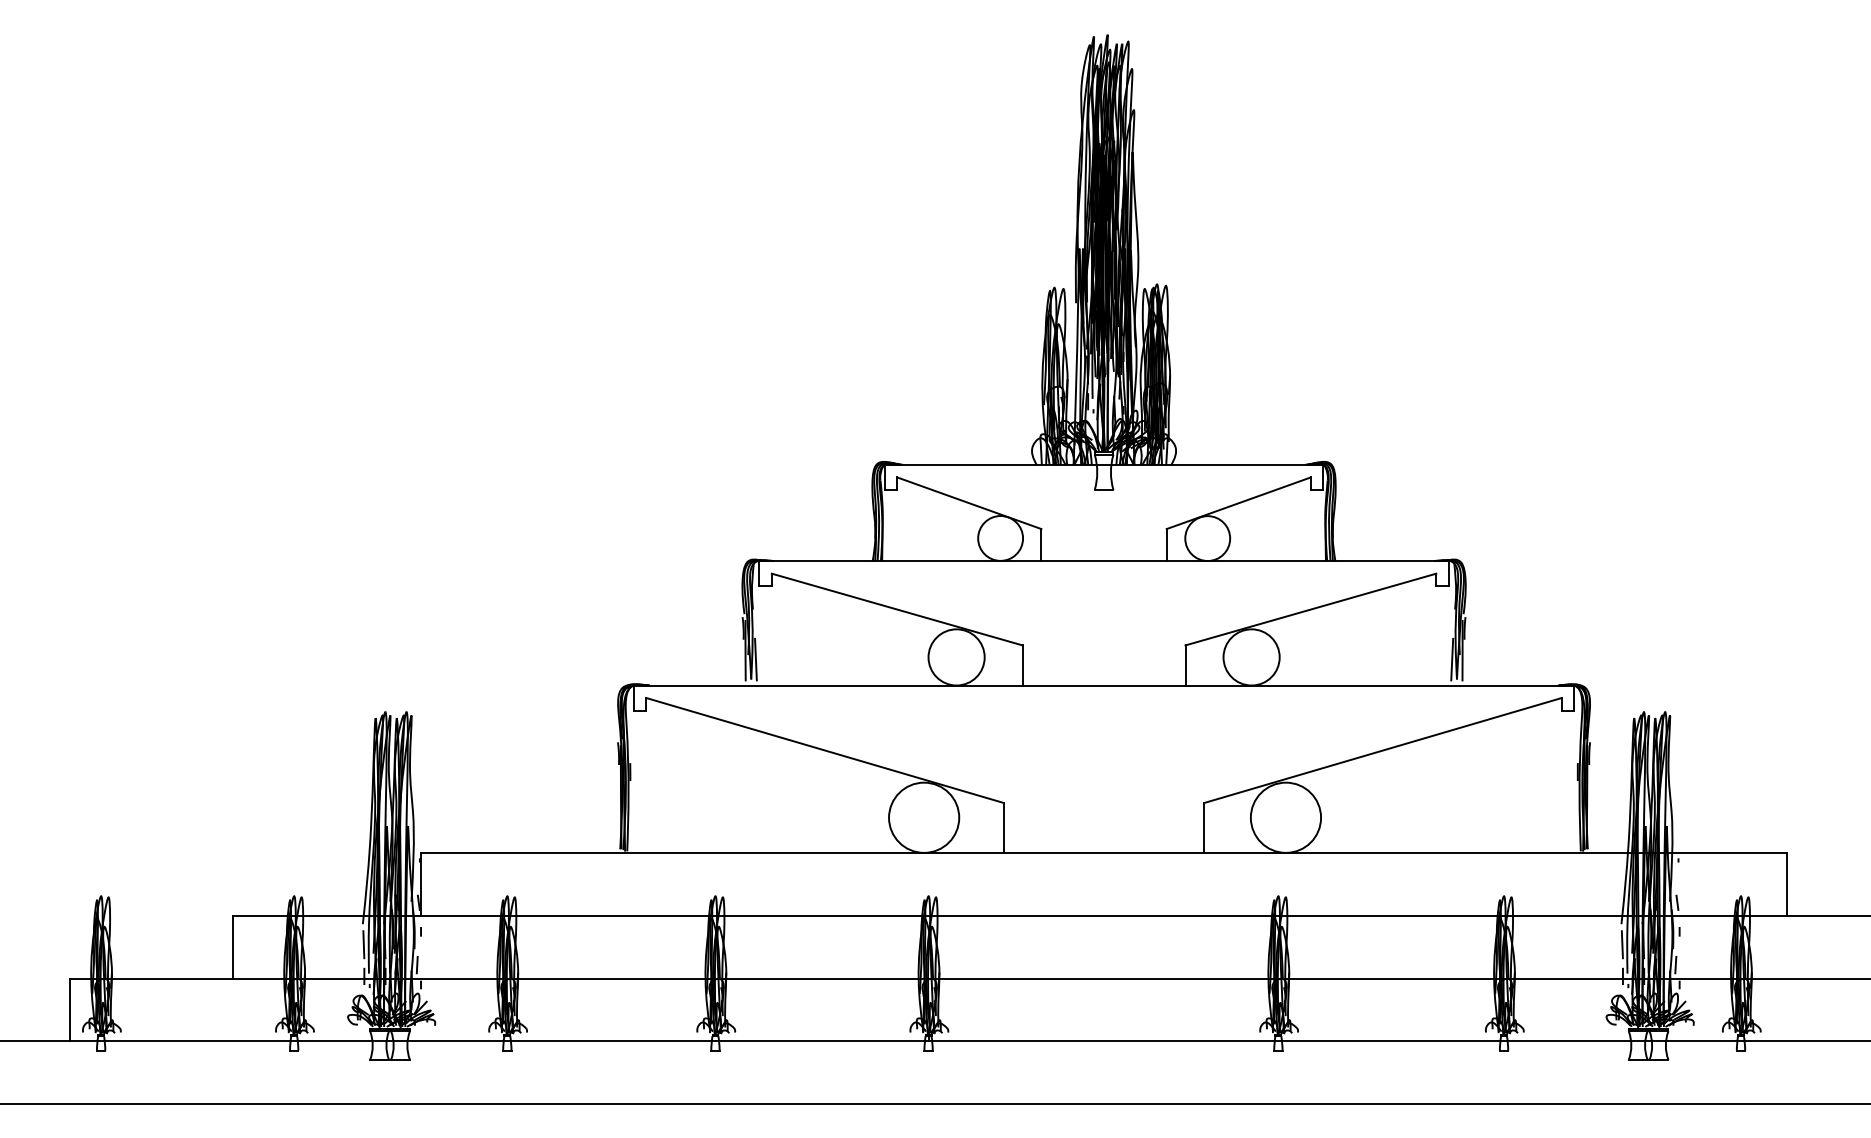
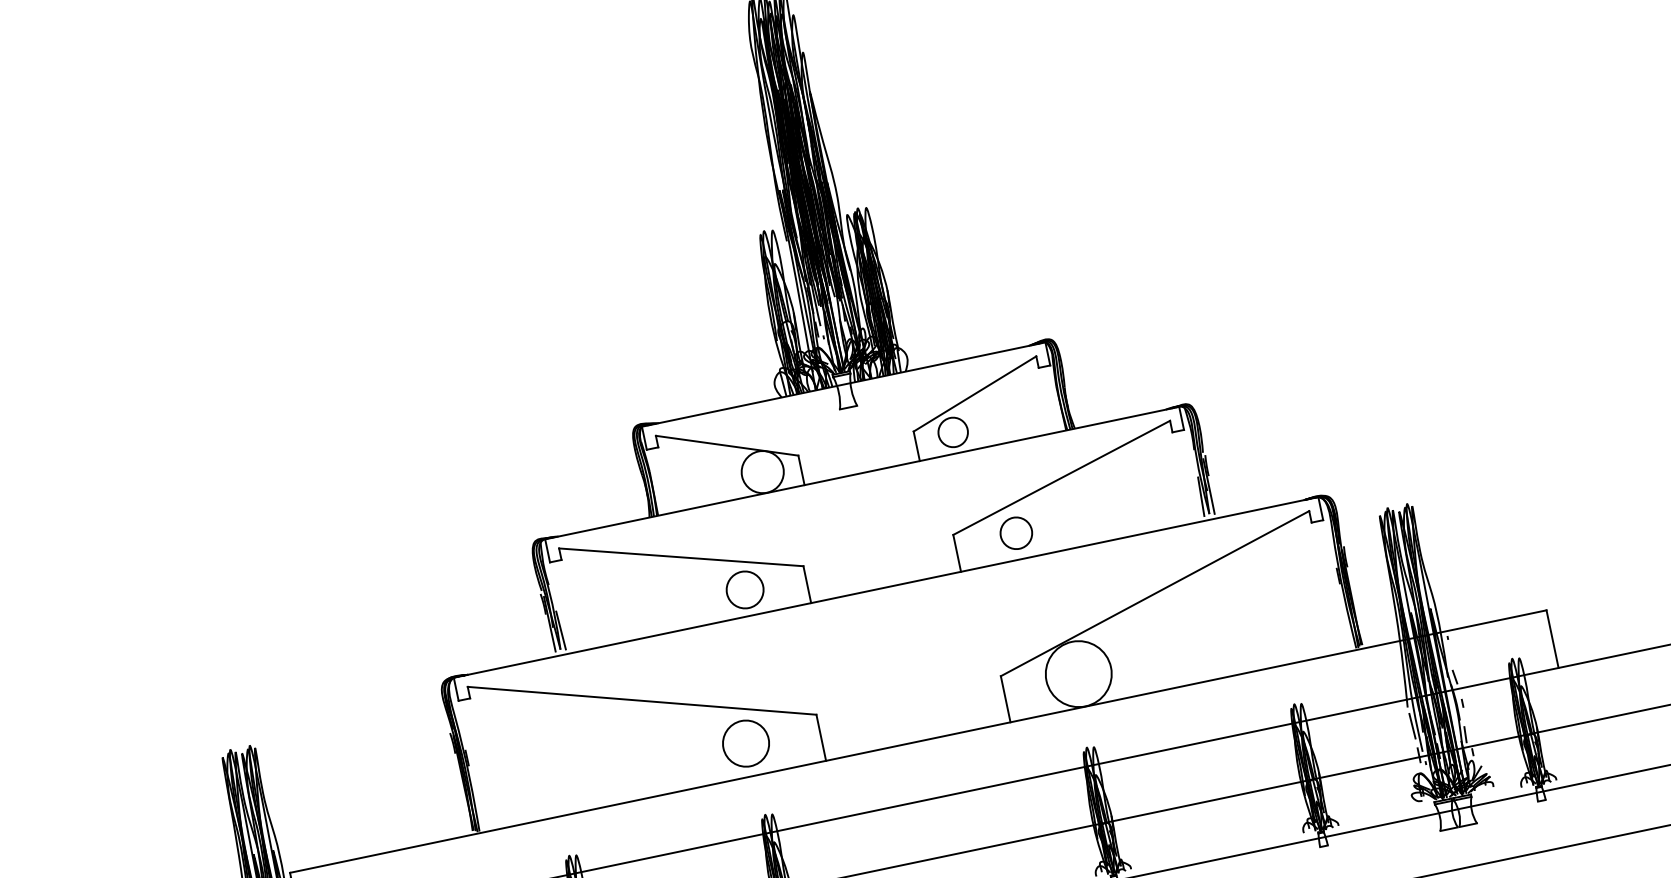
circle: (1207, 538) -> (952, 432), size x0.7
circle: (956, 657) -> (745, 590), size x0.7
circle: (1251, 657) -> (1016, 533), size x0.6
circle: (924, 817) -> (746, 743), size x0.7

